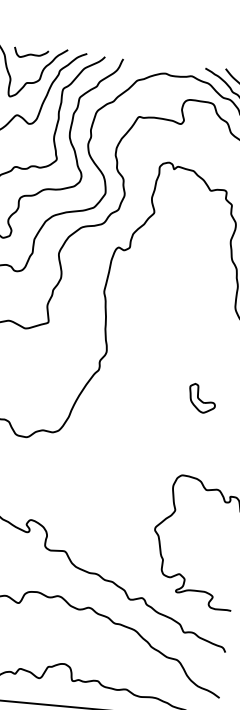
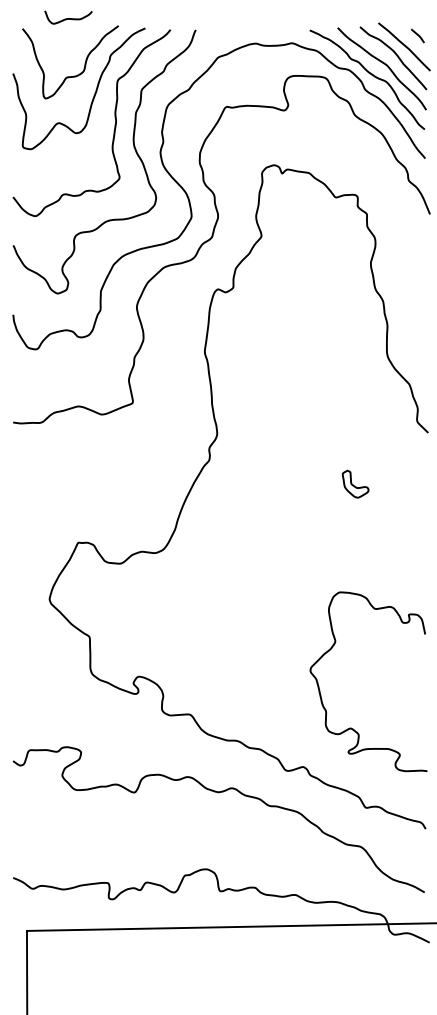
curve: (31, 54) -> (68, 18), moved
part: (202, 398) -> (355, 484), size x0.7

